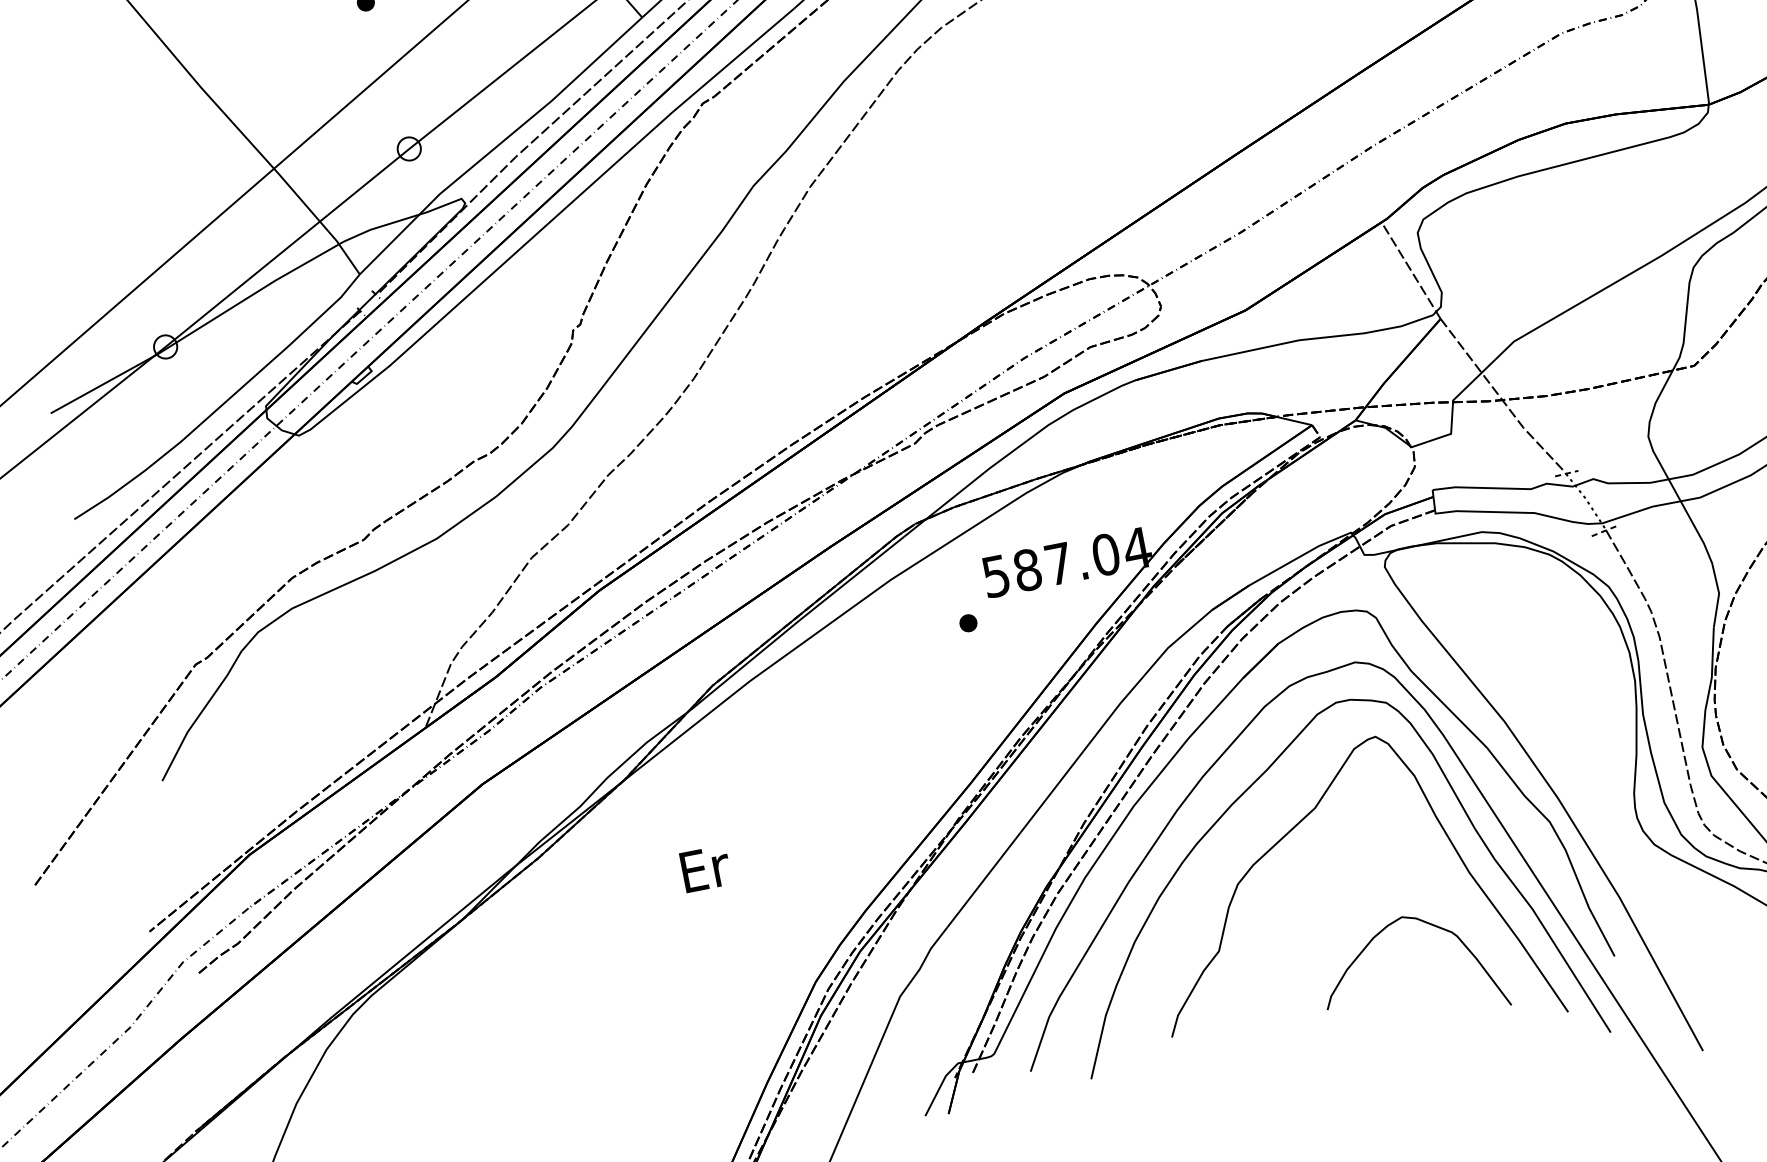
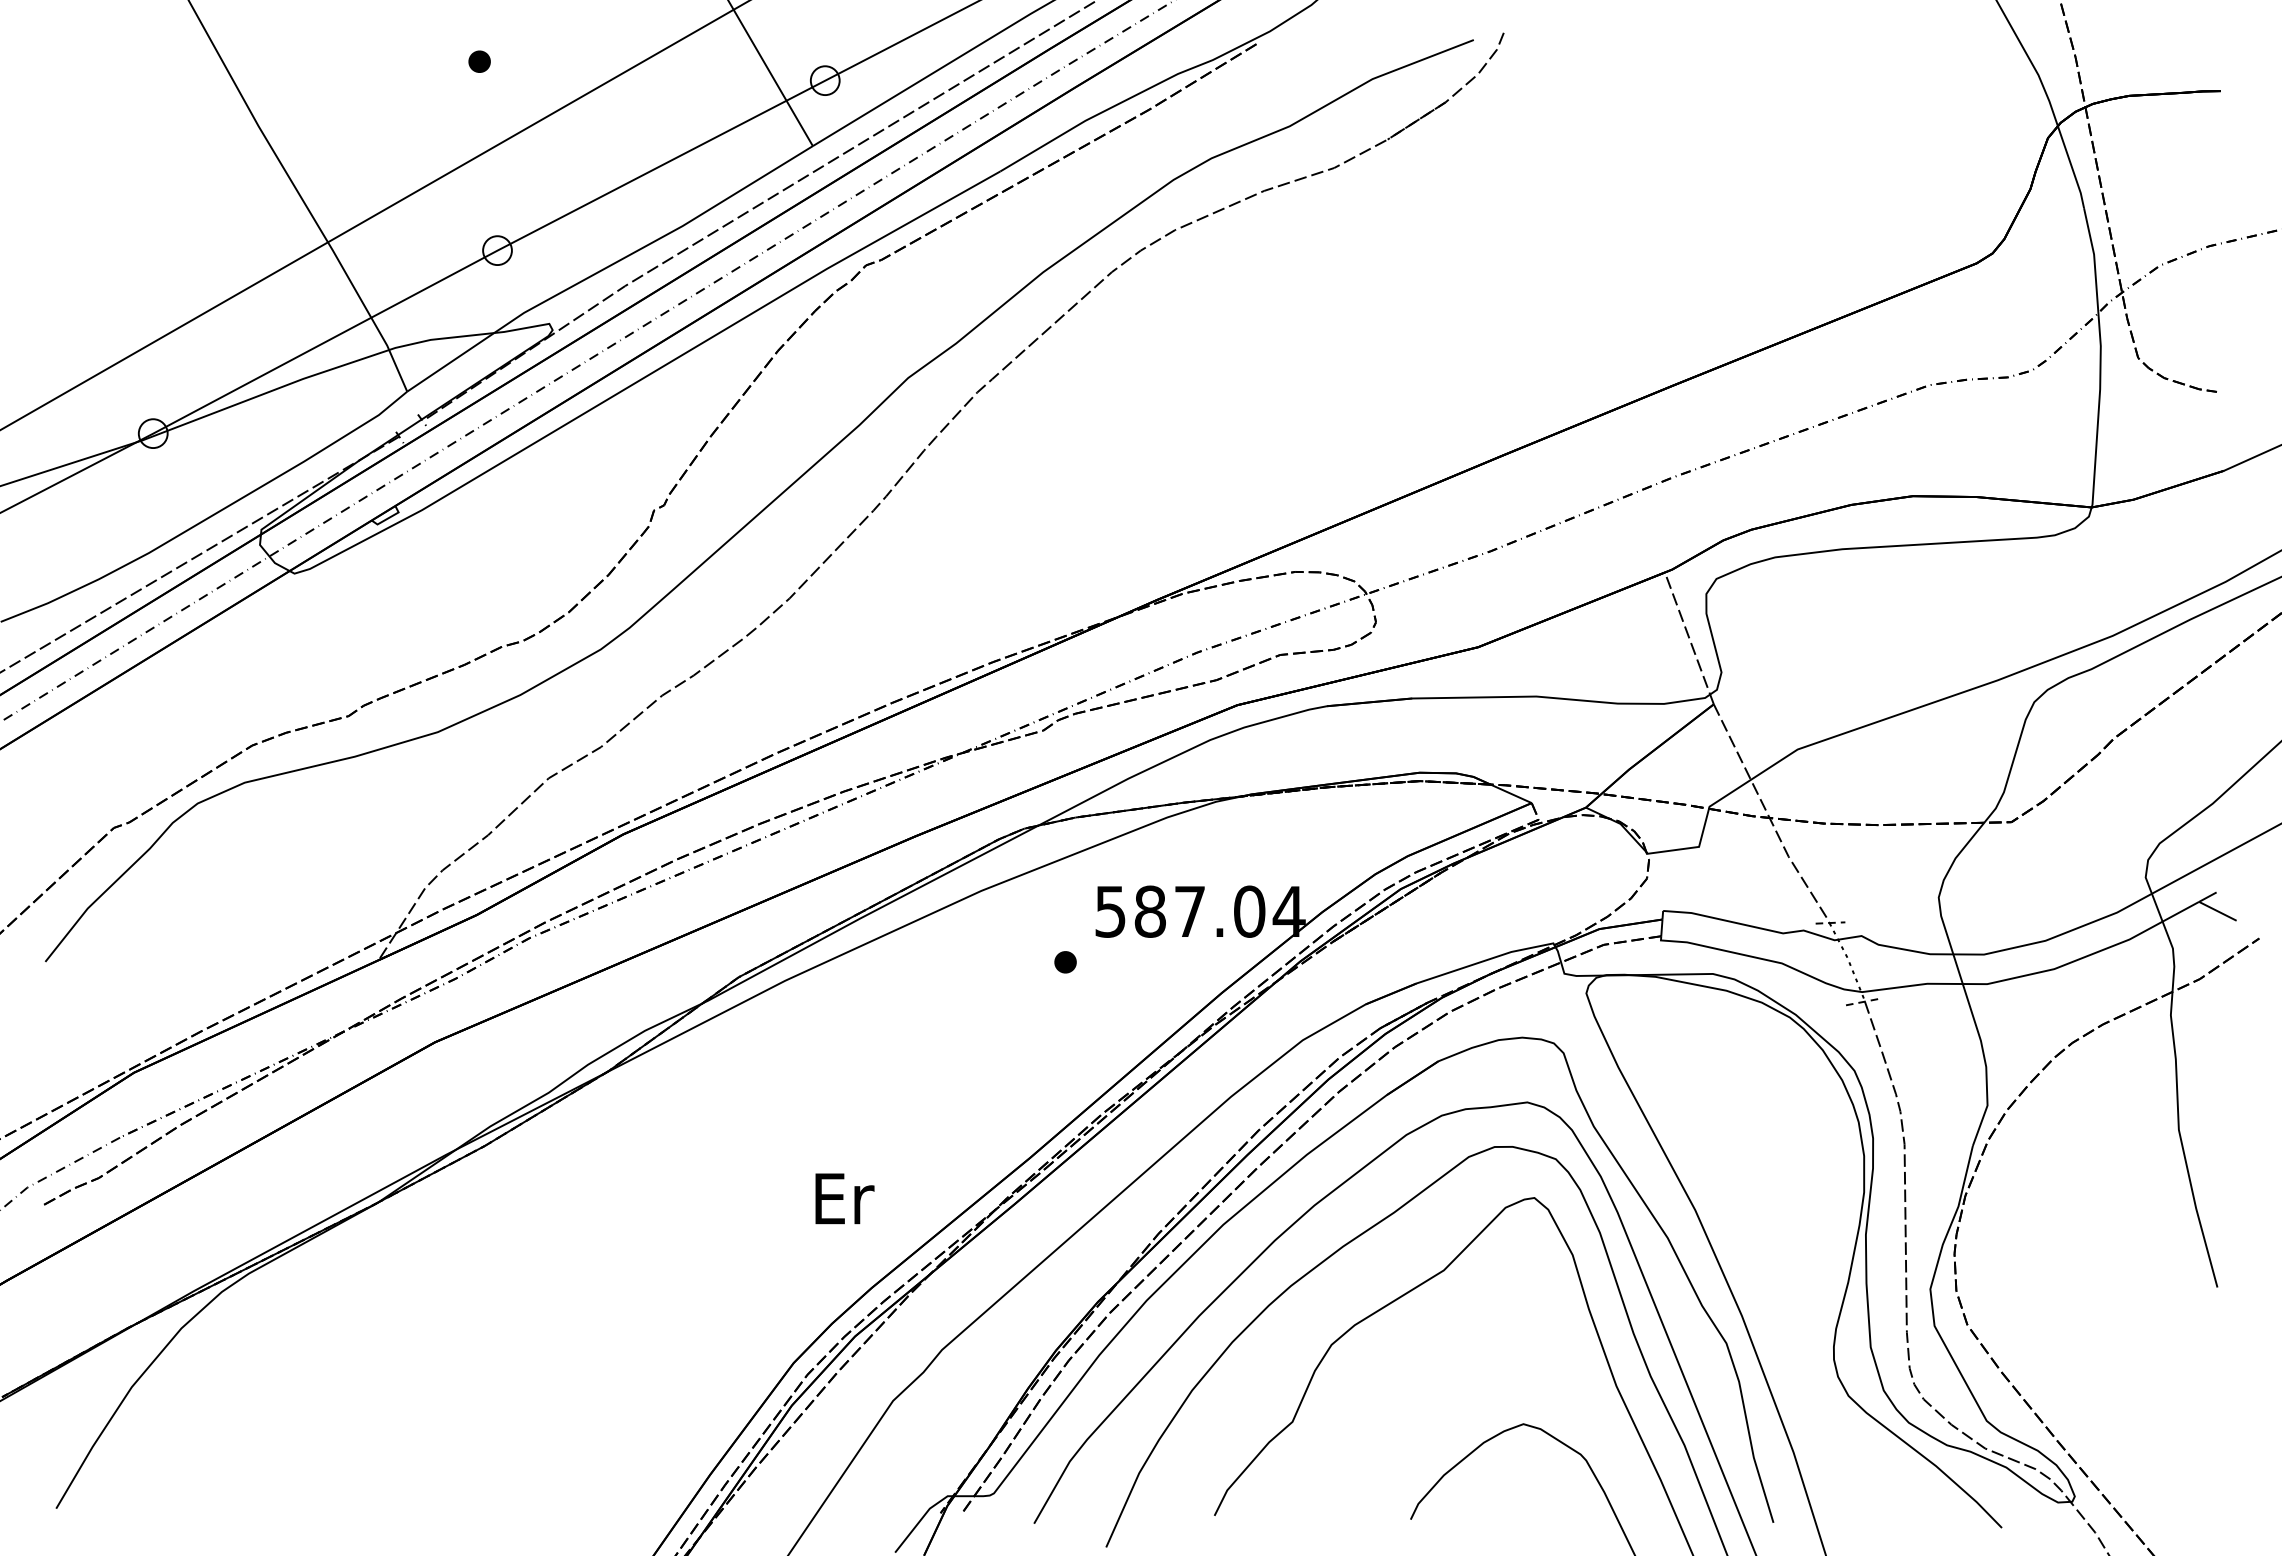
text: (705, 868) -> (844, 1198), moved

